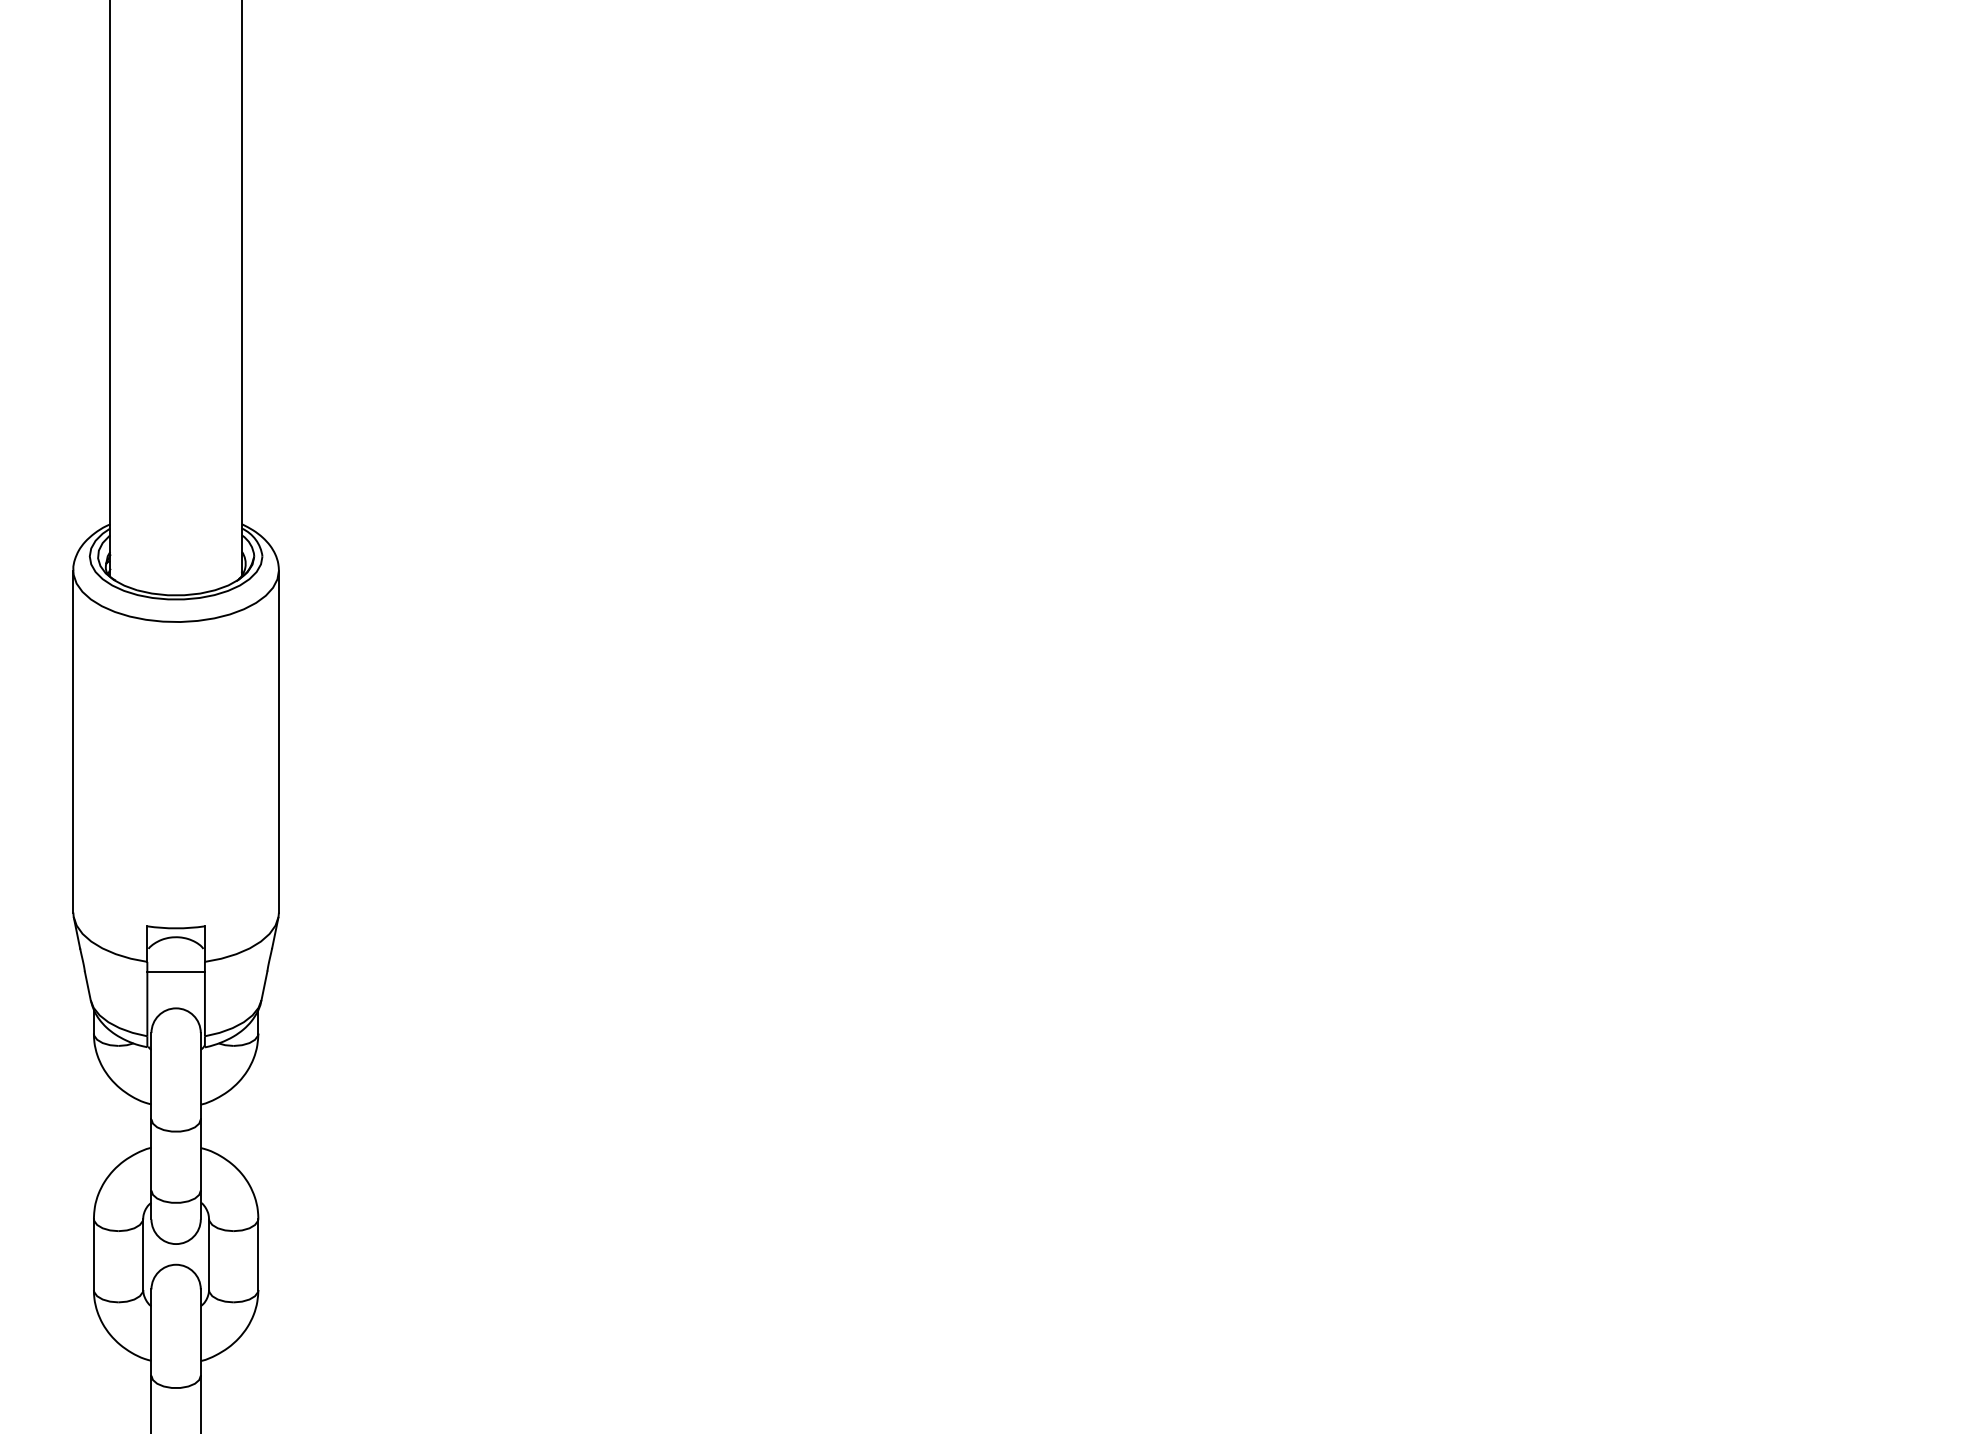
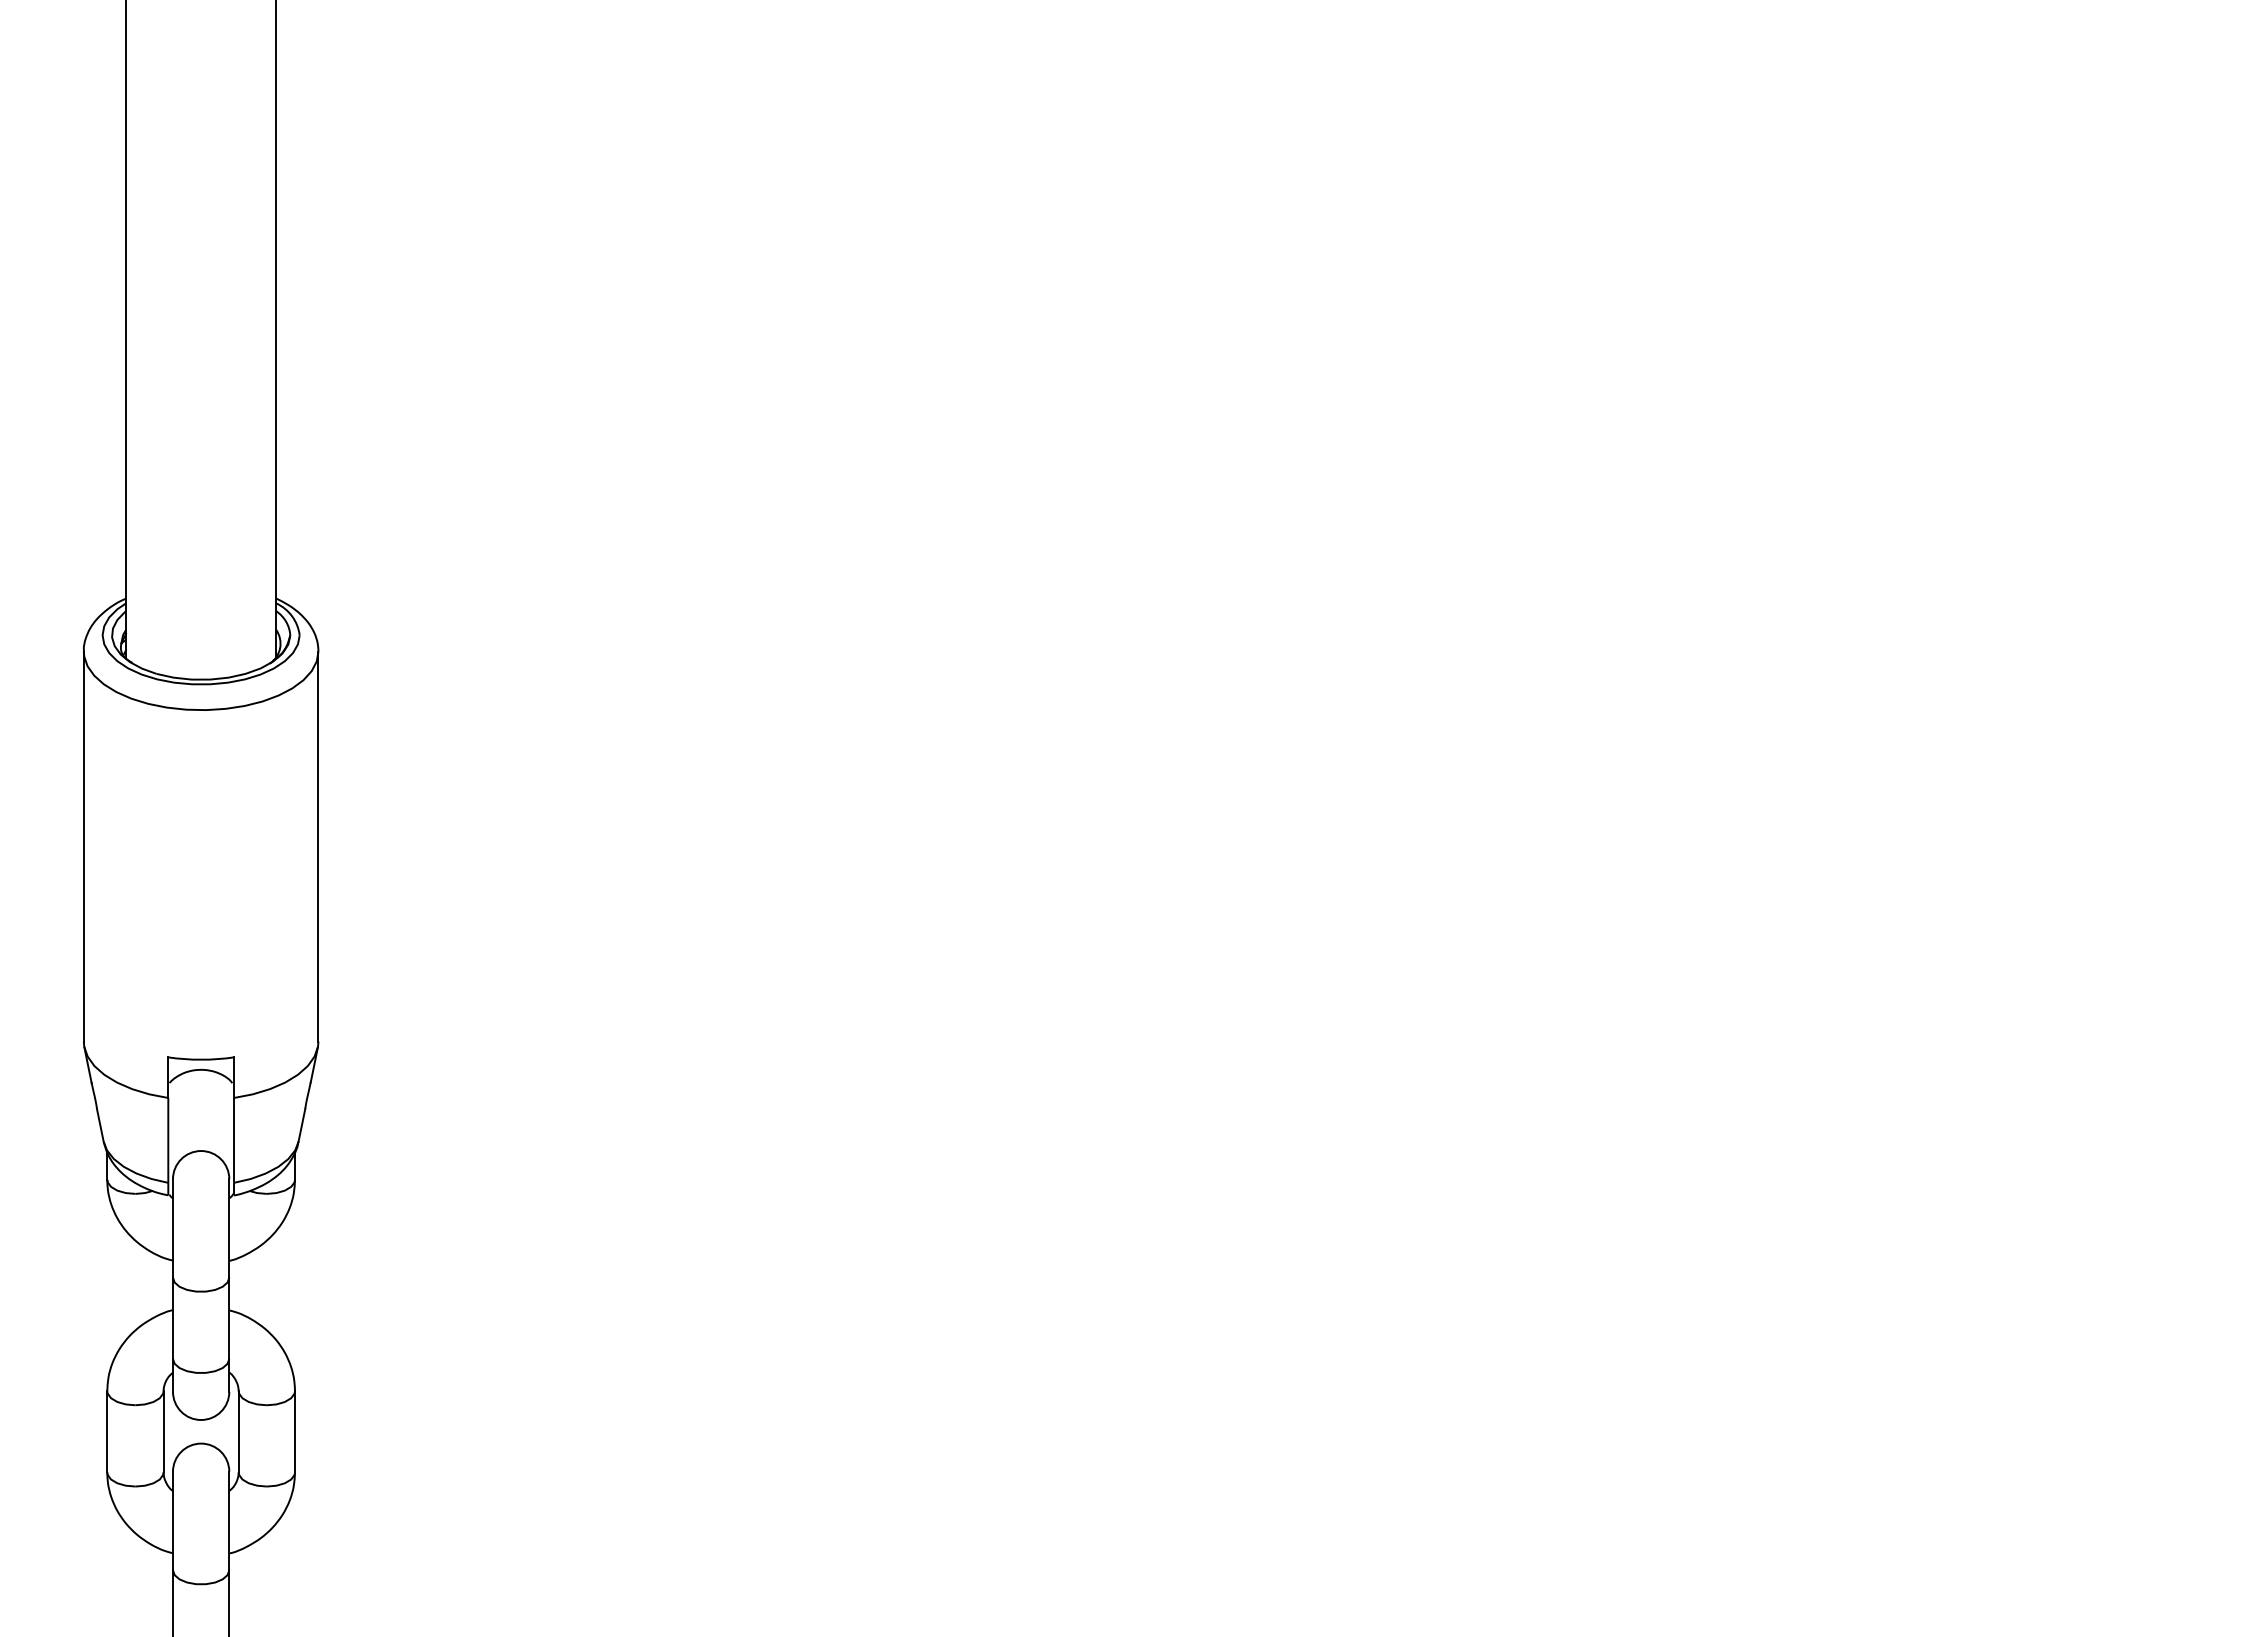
line: (175, 971) -> (200, 1108), removed

